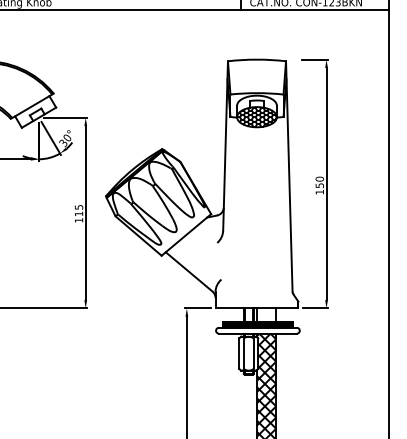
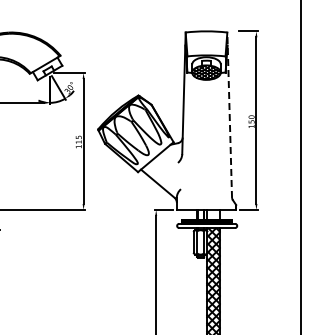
line: (289, 176) -> (229, 115), solid -> dashed

